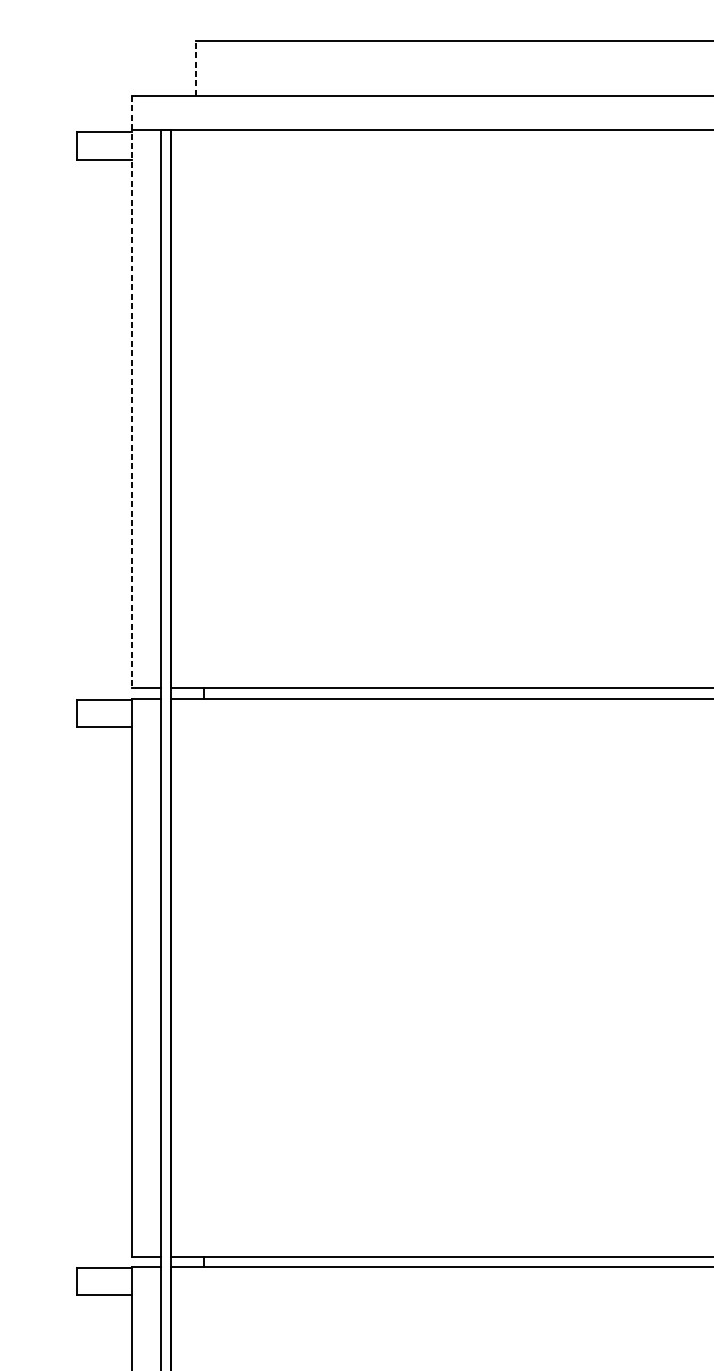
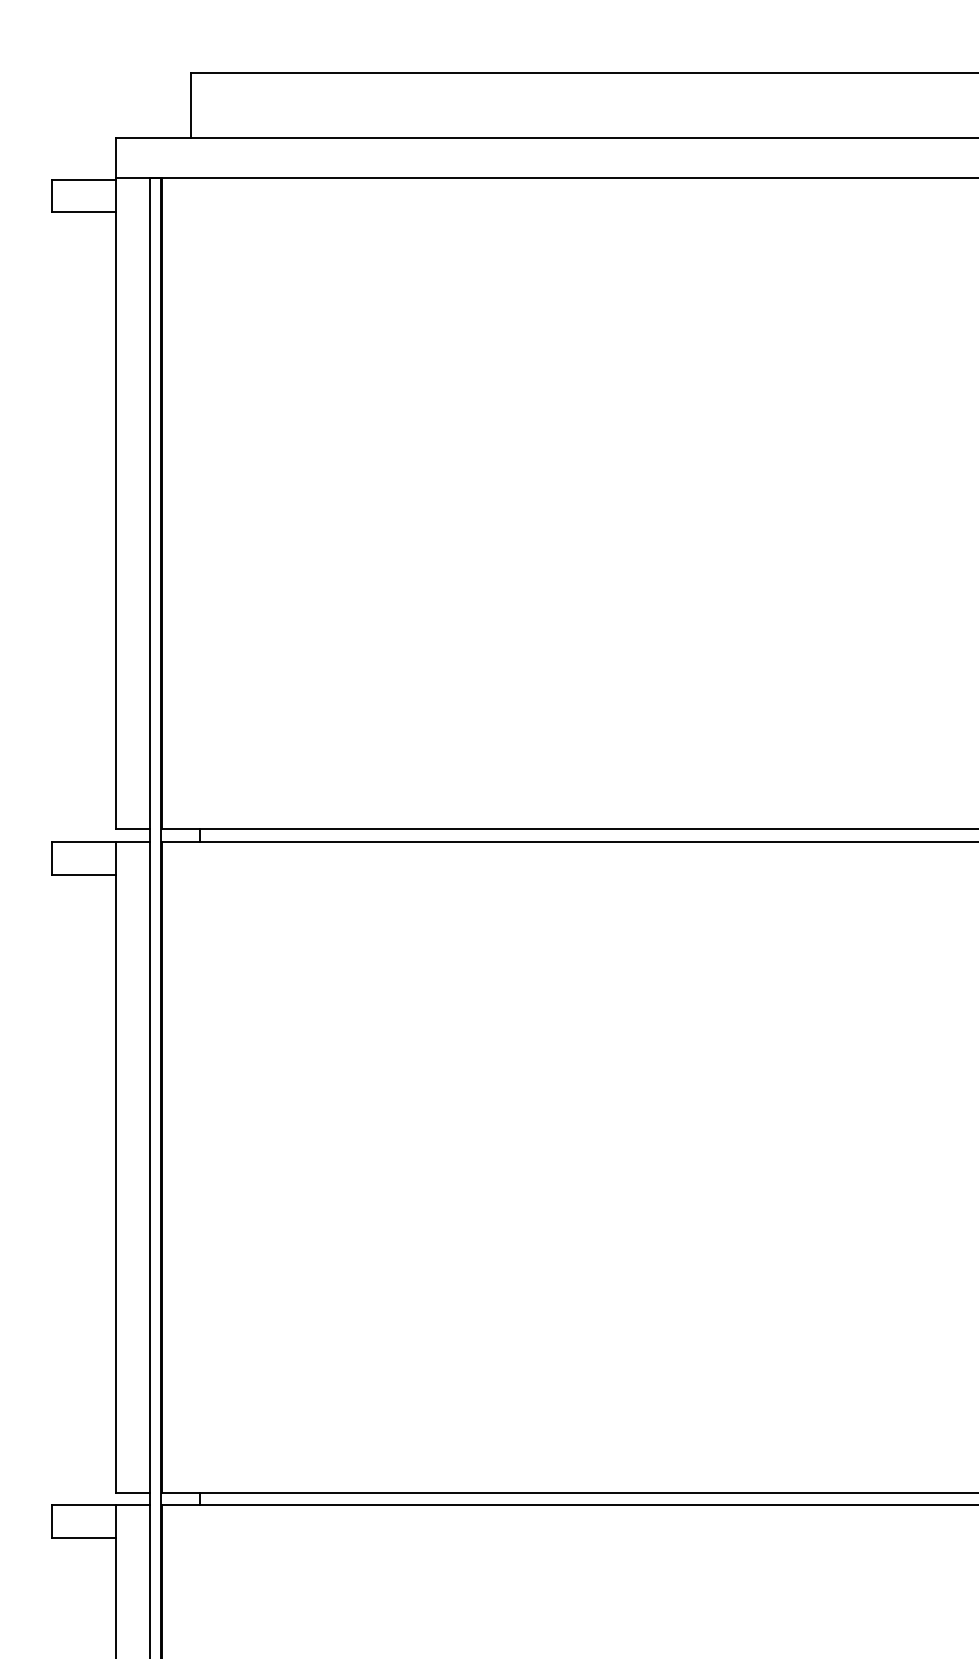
line: (195, 67) -> (190, 104), dashed -> solid
line: (132, 392) -> (116, 483), dashed -> solid

